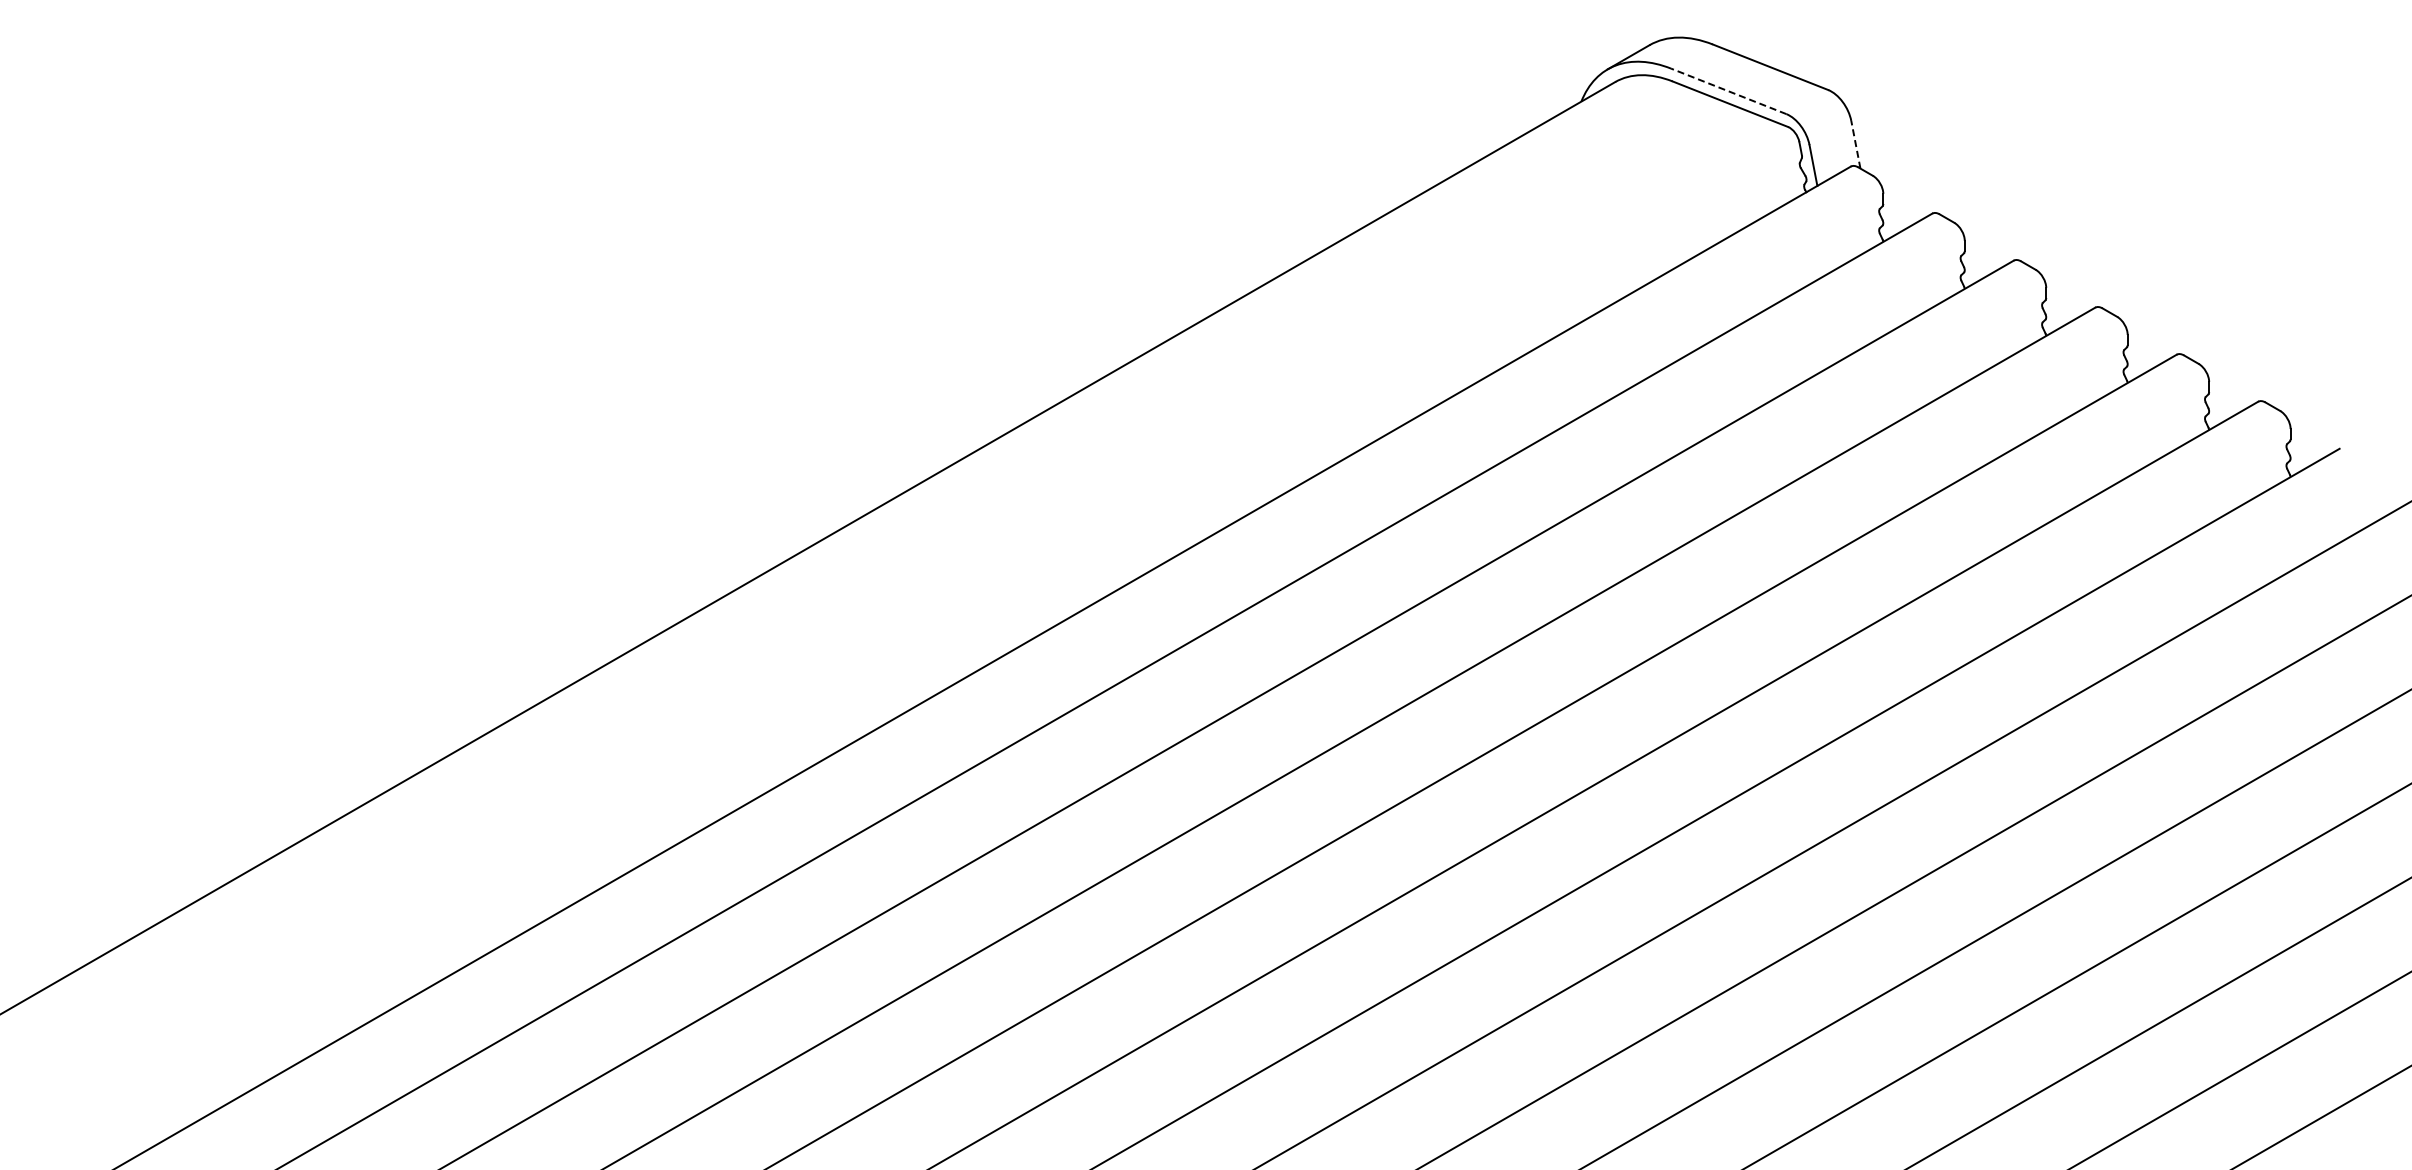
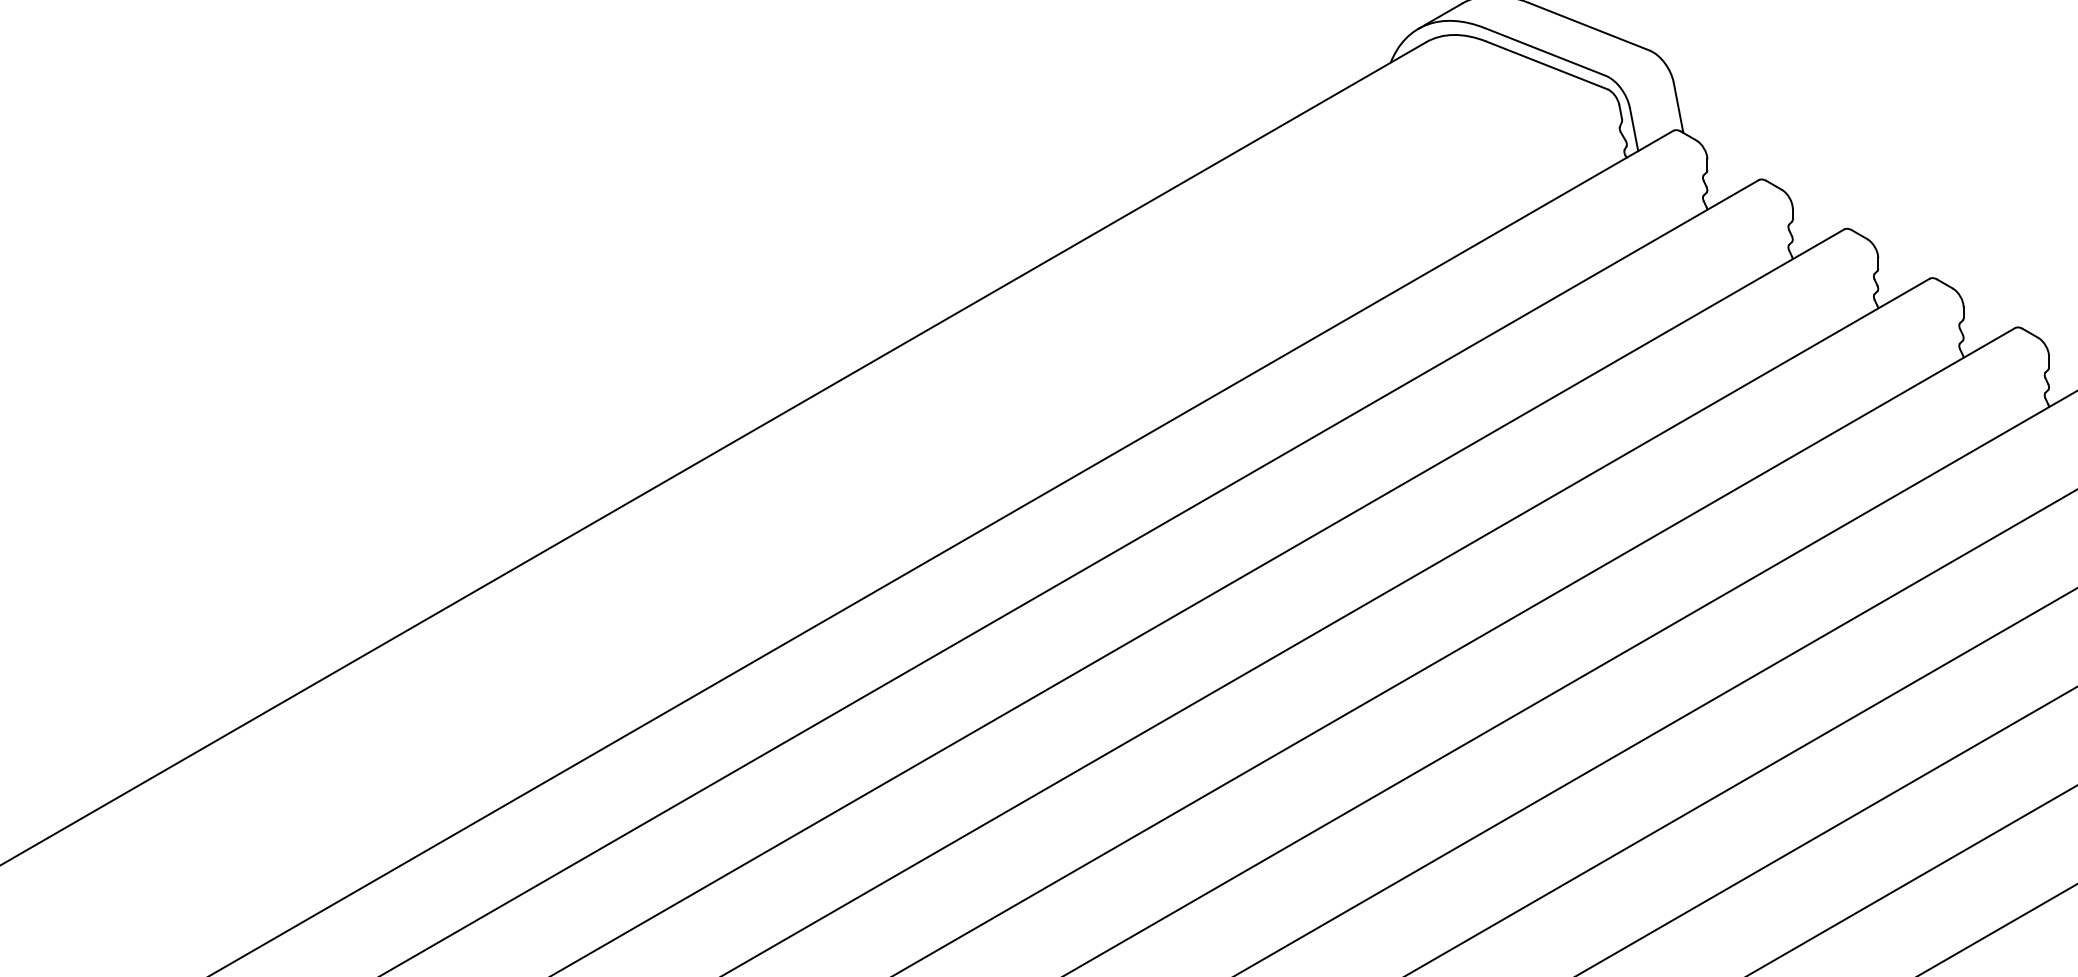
line: (1728, 91) -> (1545, 52), dashed -> solid
line: (1855, 144) -> (1678, 107), dashed -> solid

